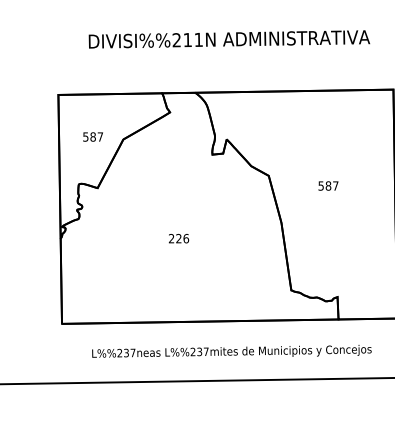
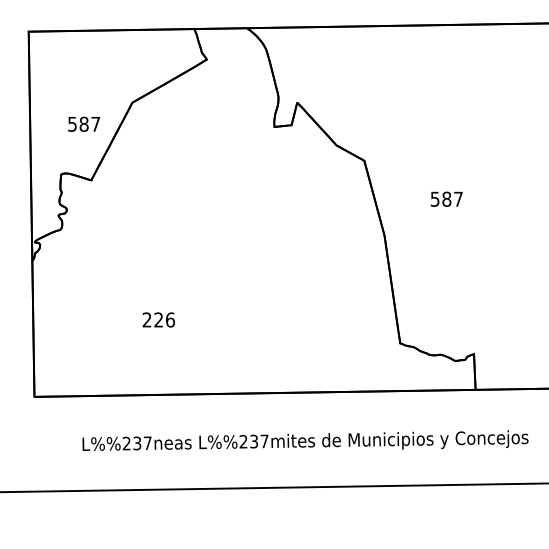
text: (92, 136) -> (83, 123), moved
text: (328, 185) -> (446, 198), moved
text: (179, 238) -> (159, 319), moved

